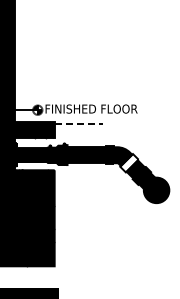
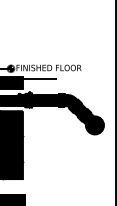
line: (79, 124) -> (40, 78), dashed -> solid
fill: (129, 163) -> (75, 106), added

